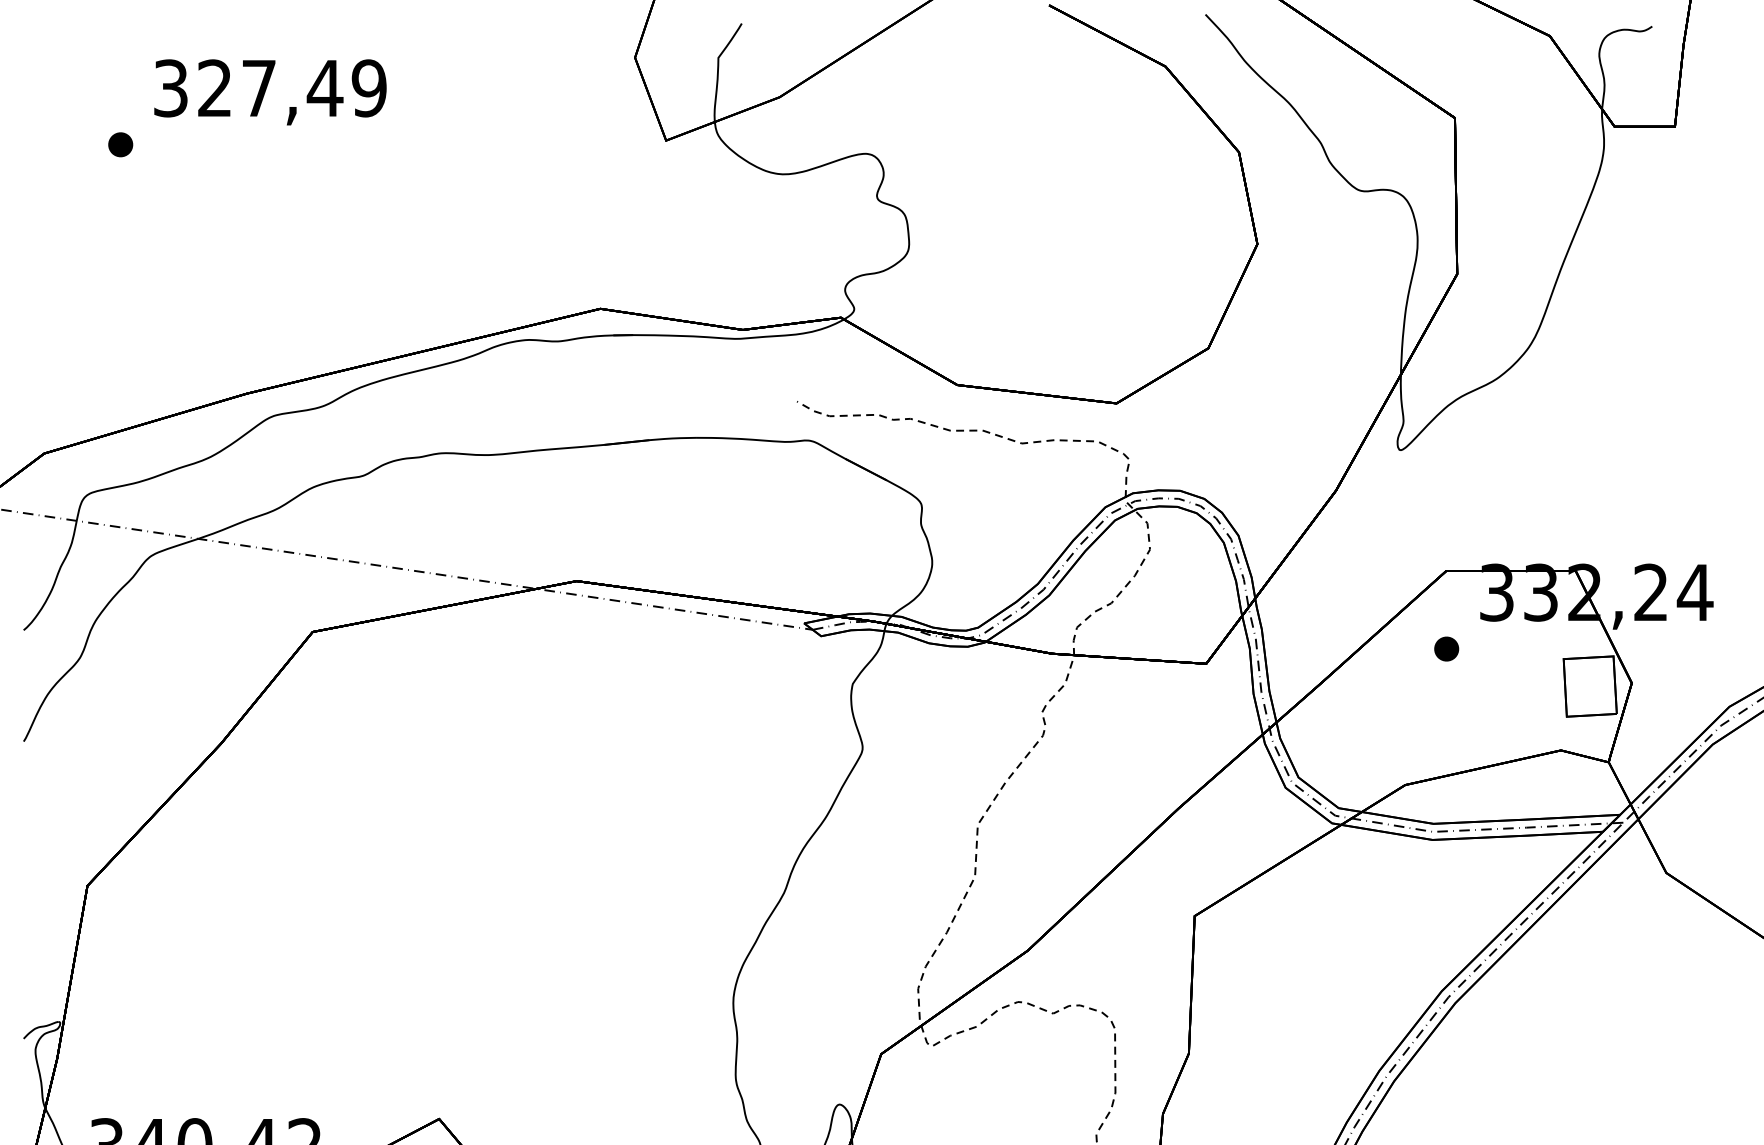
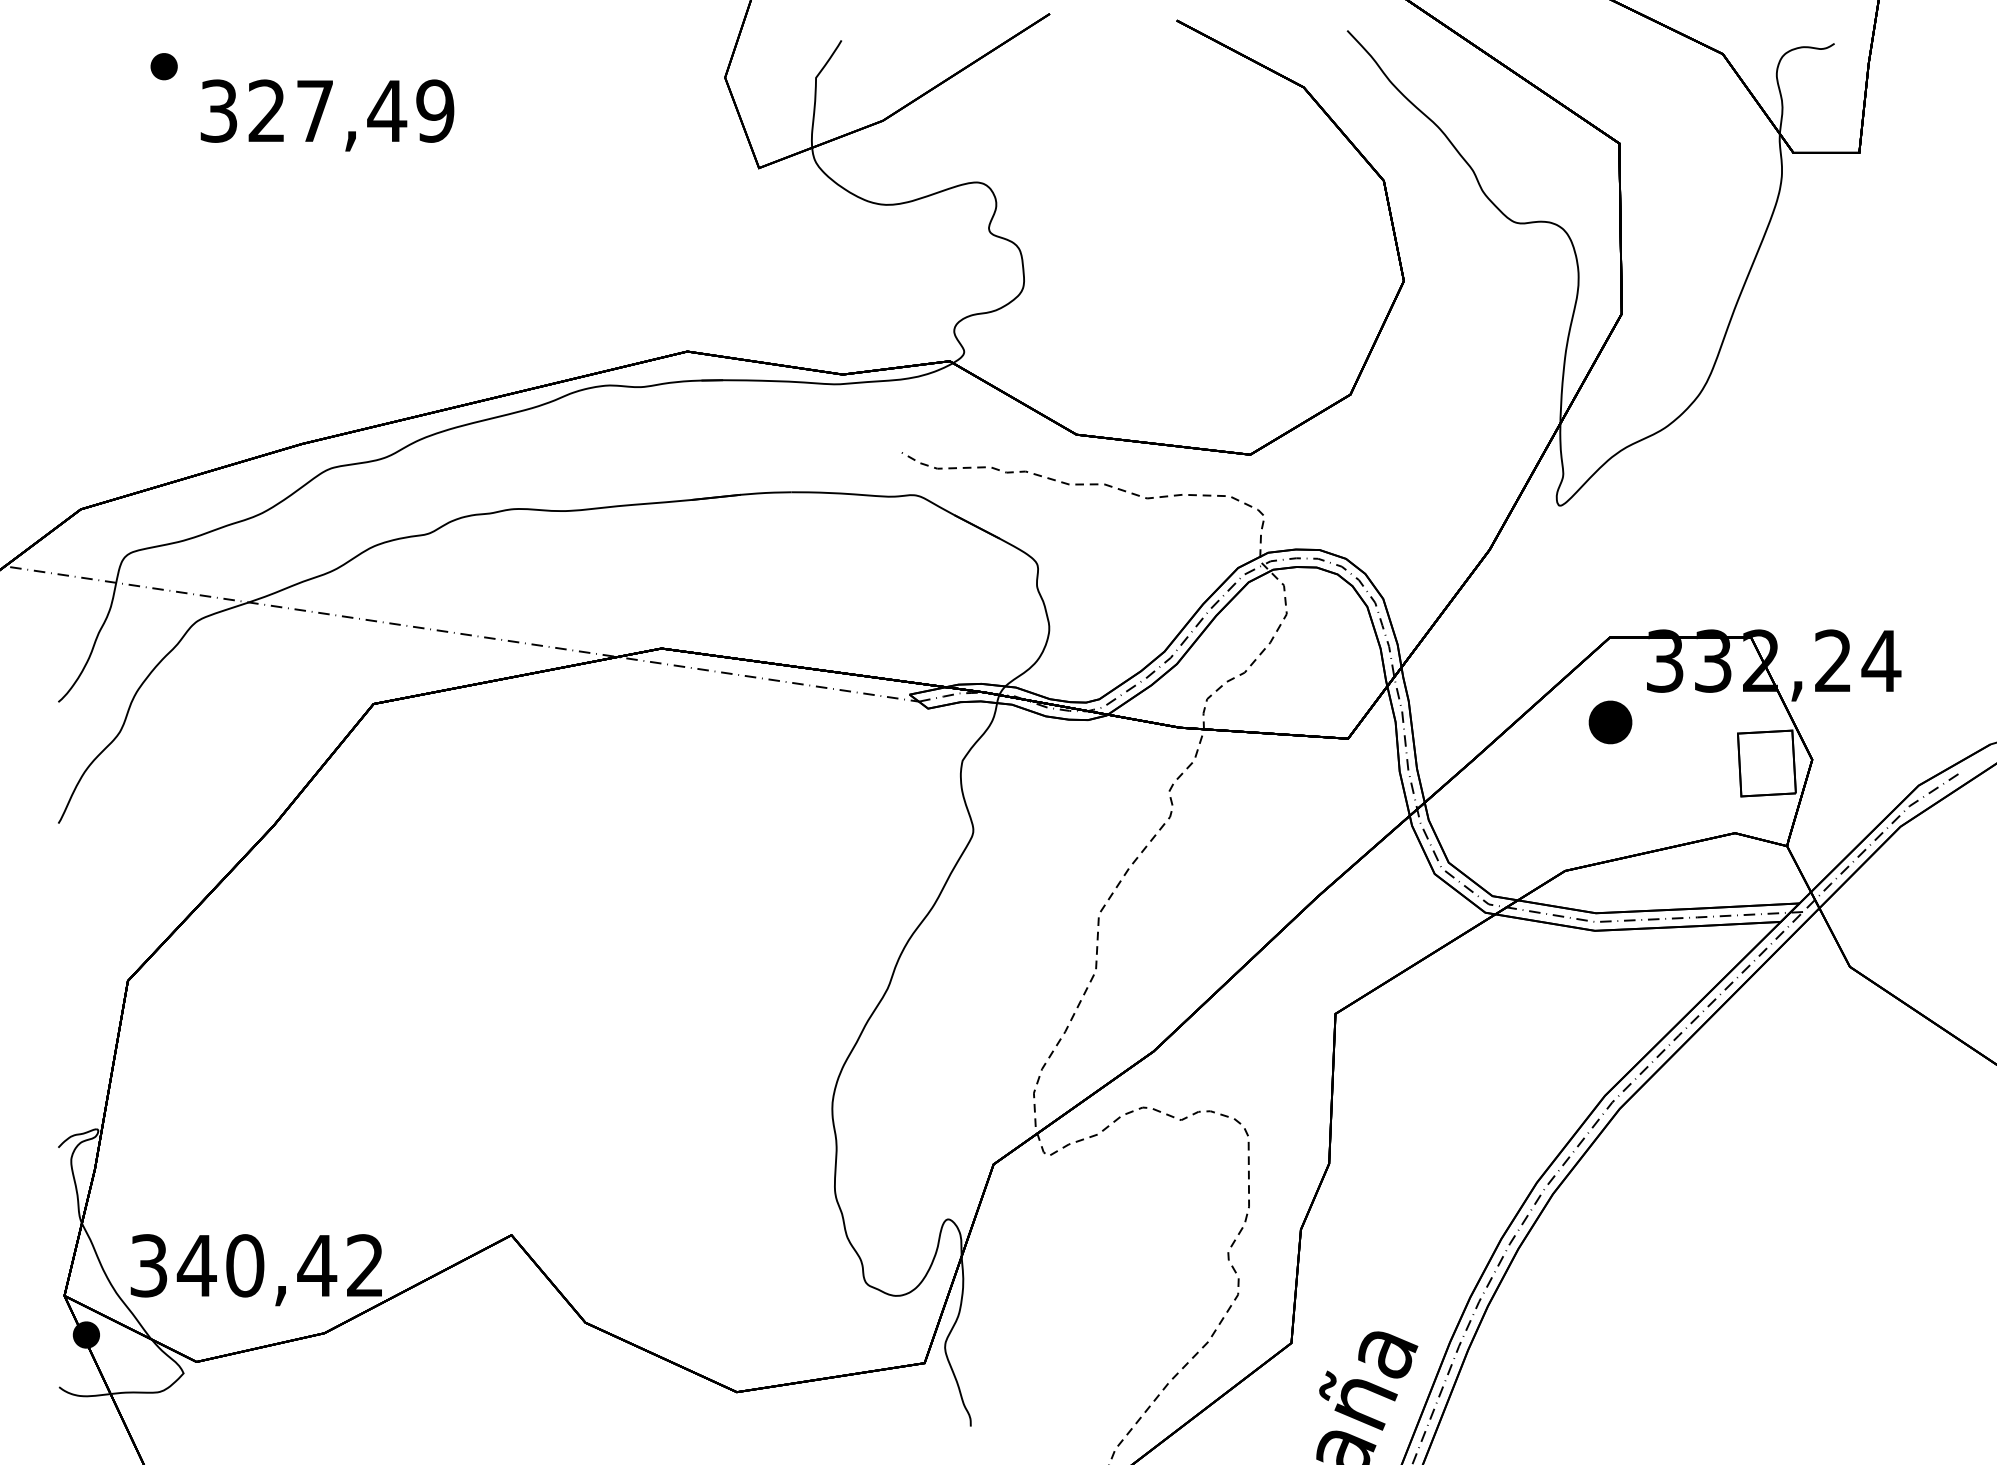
part: (120, 144) -> (163, 66), moved
part: (1445, 648) -> (1609, 722), size x1.6

